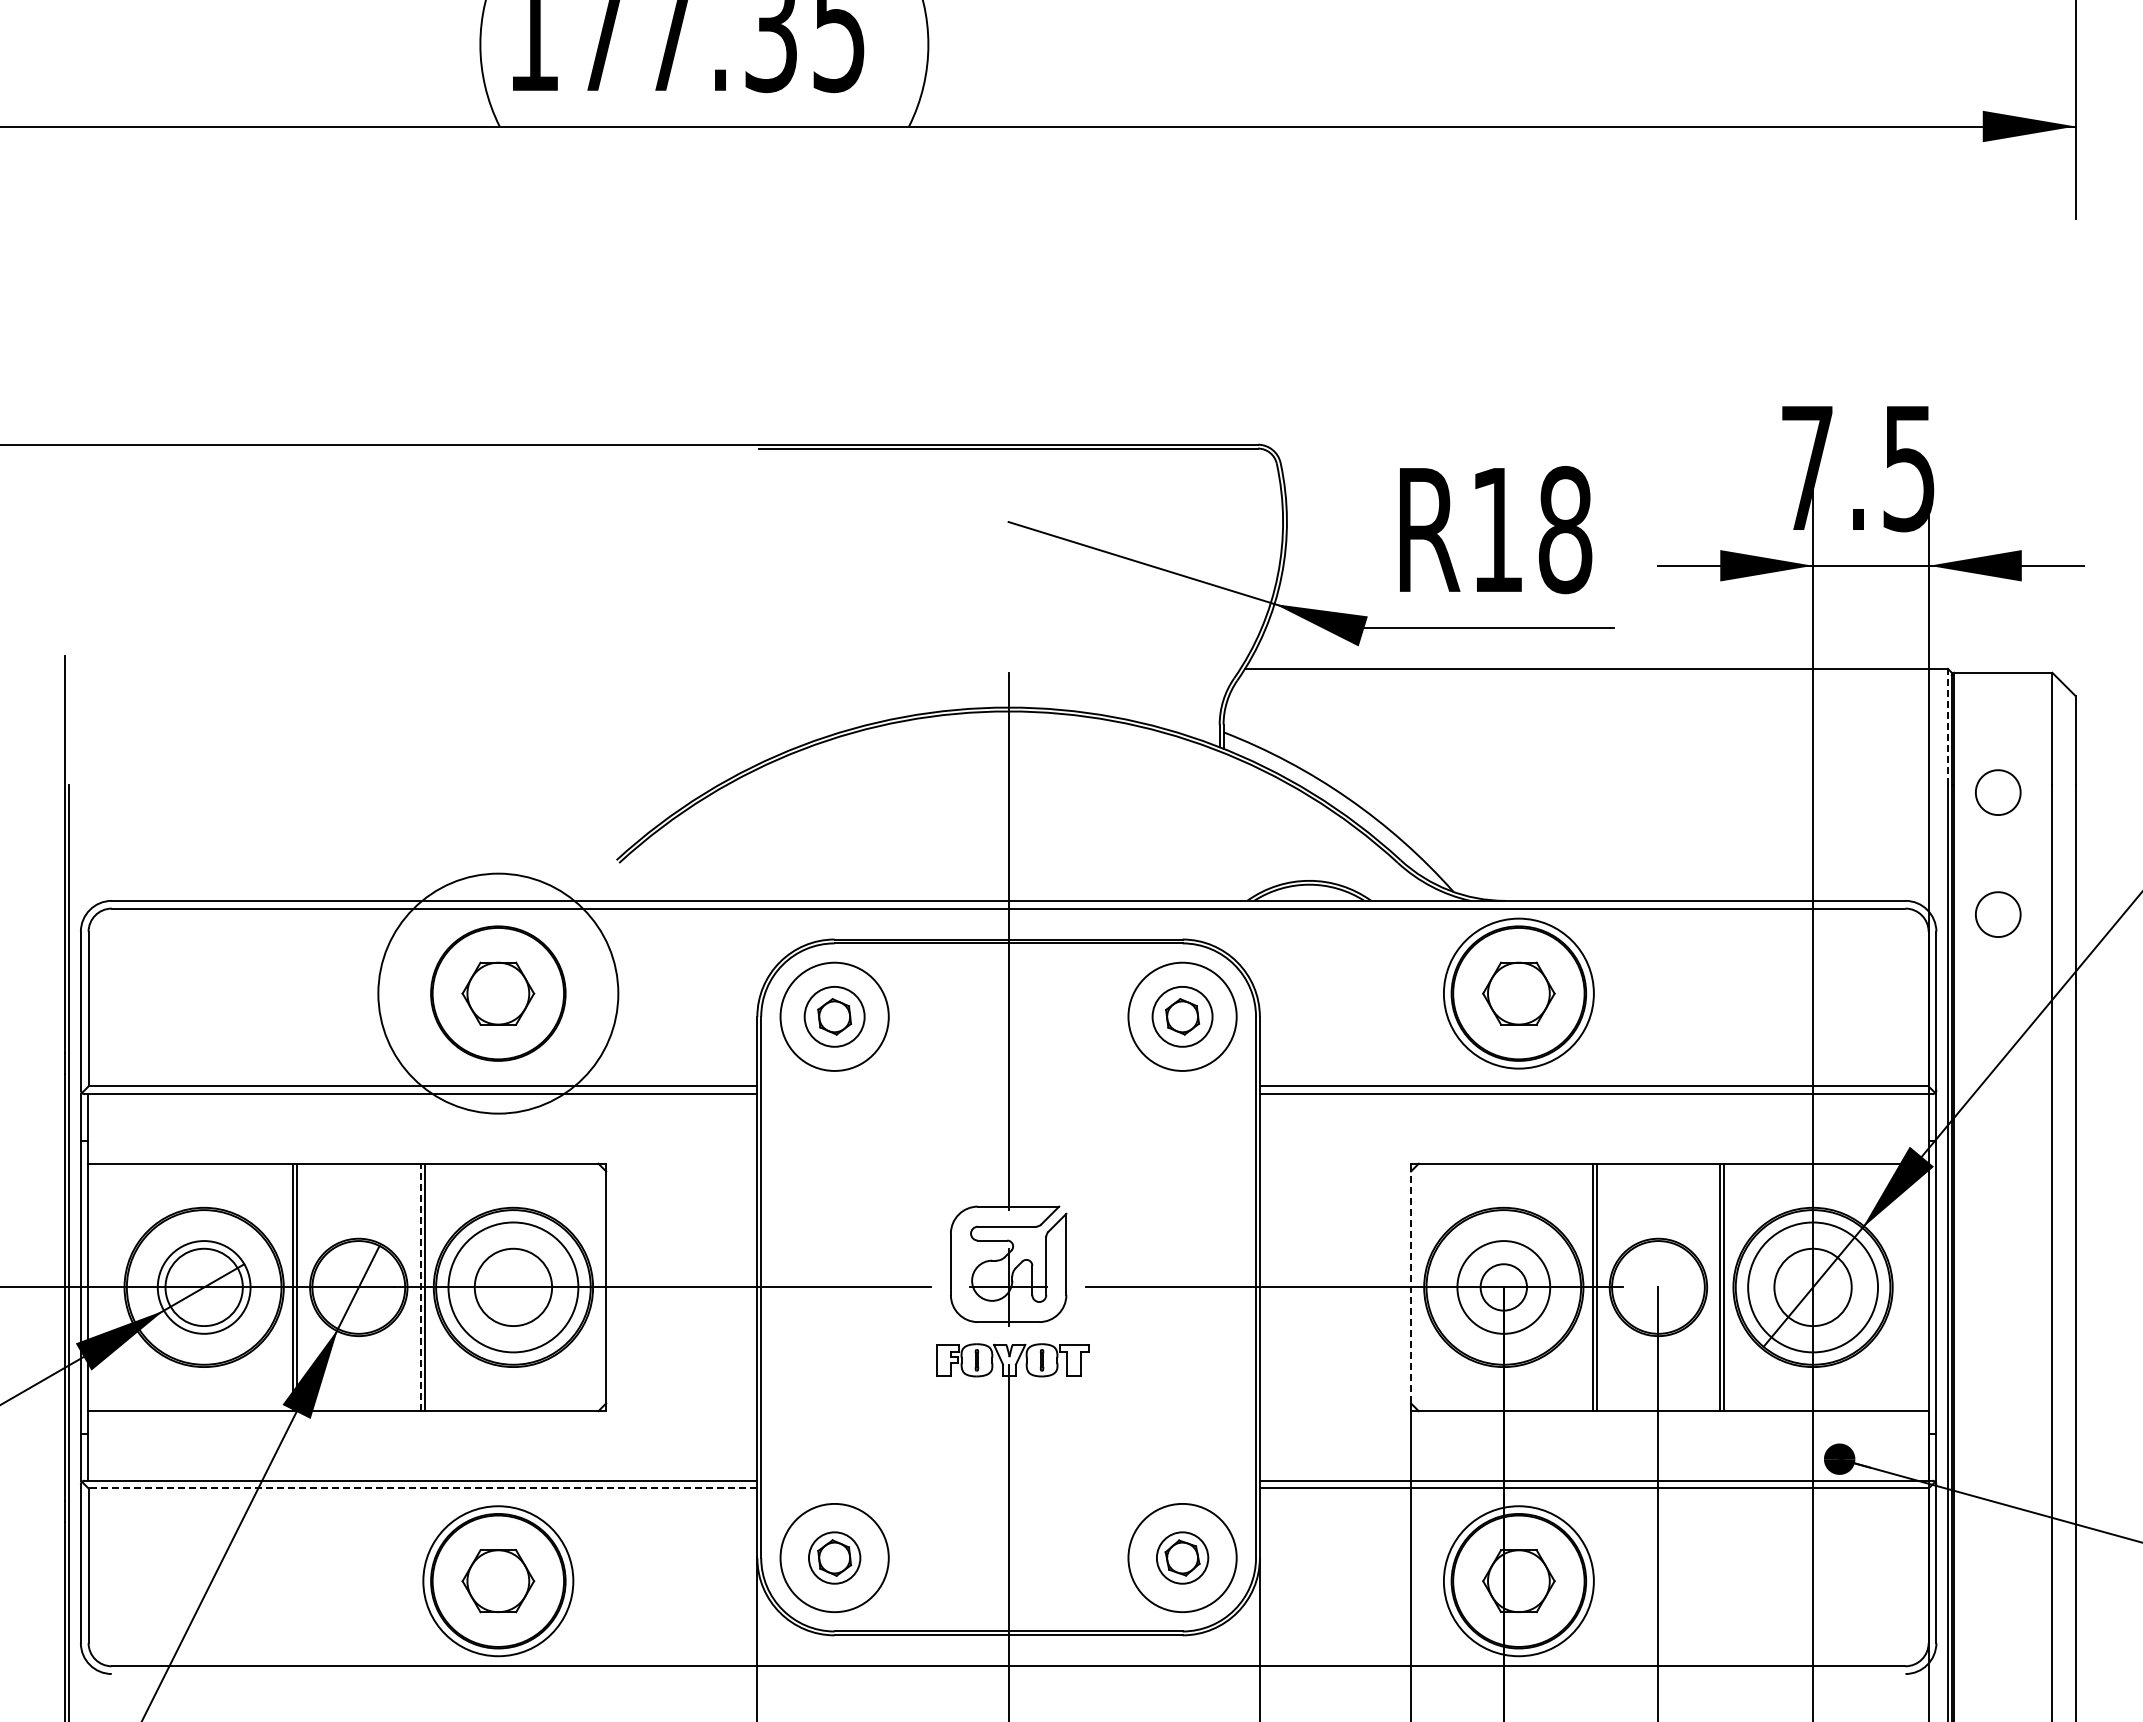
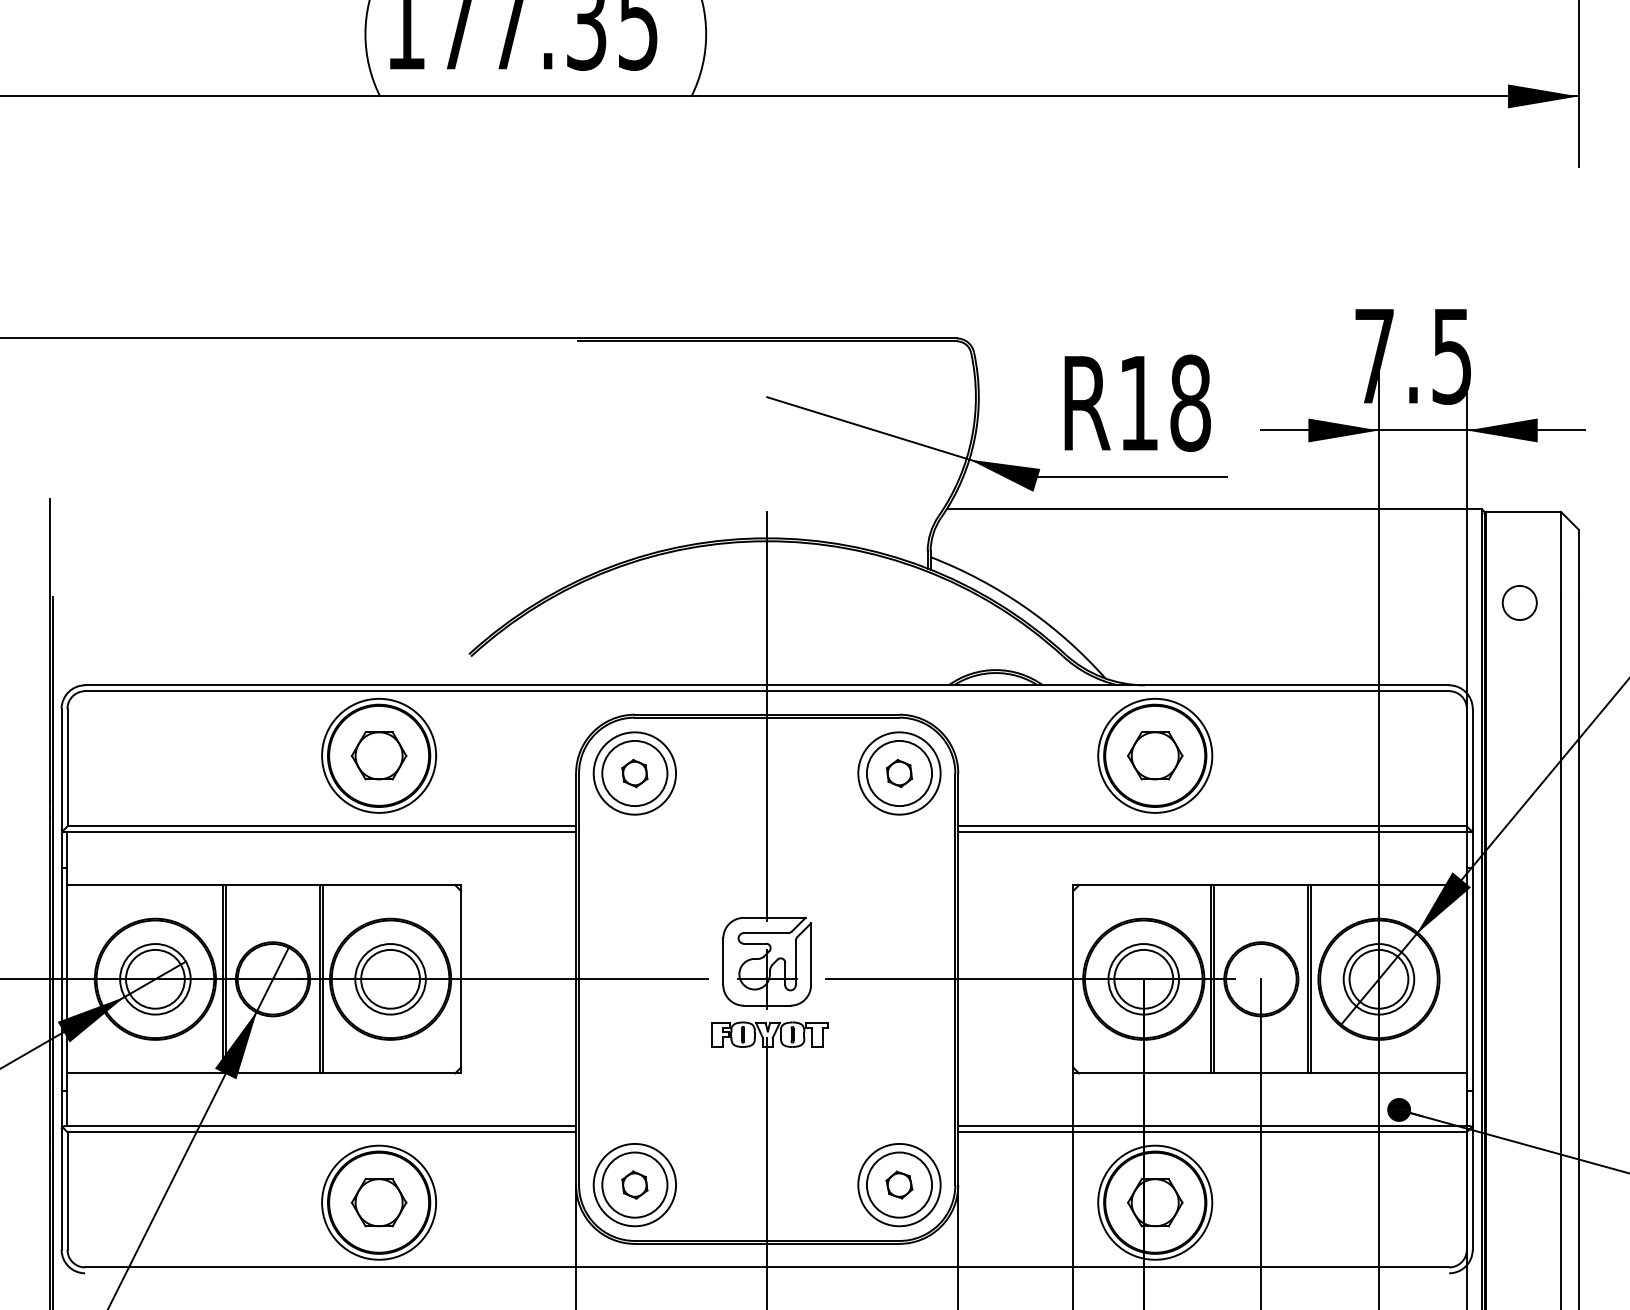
line: (1947, 726) -> (1481, 552), dashed -> solid
part: (1998, 914) -> (1519, 695), removed
circle: (498, 993) -> (379, 755), size x0.62
circle: (834, 1016) -> (634, 773), size x1.43
circle: (1182, 1016) -> (899, 773), size x1.43
line: (420, 1287) -> (319, 979), dashed -> solid
circle: (513, 1287) -> (390, 979), size x0.71
line: (1411, 1287) -> (1073, 979), dashed -> solid
circle: (1503, 1287) -> (1143, 979), size x1.67
circle: (1812, 1287) -> (1378, 979), size x0.71
line: (422, 1488) -> (321, 1132), dashed -> solid
circle: (834, 1557) -> (634, 1184), size x1.67
circle: (1182, 1557) -> (899, 1184), size x1.67

